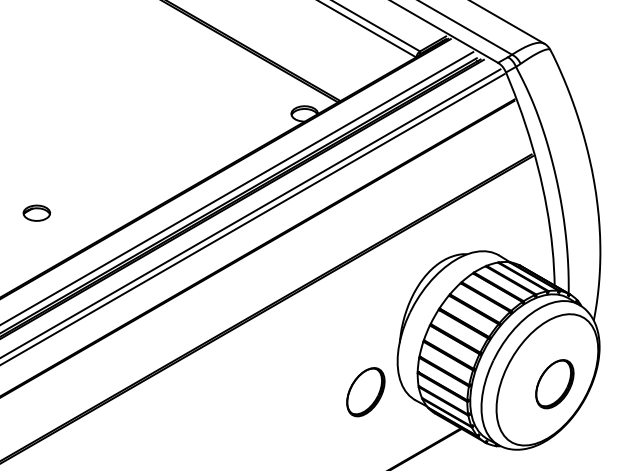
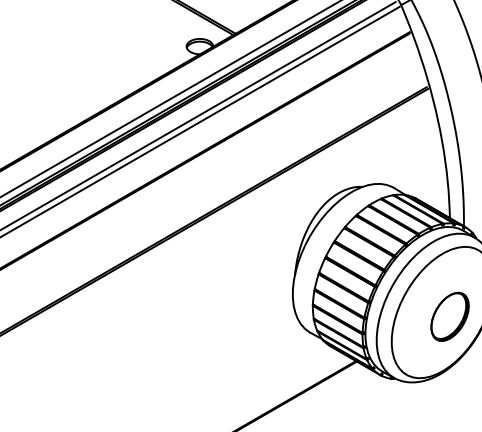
part: (365, 392) -> (260, 325), removed

